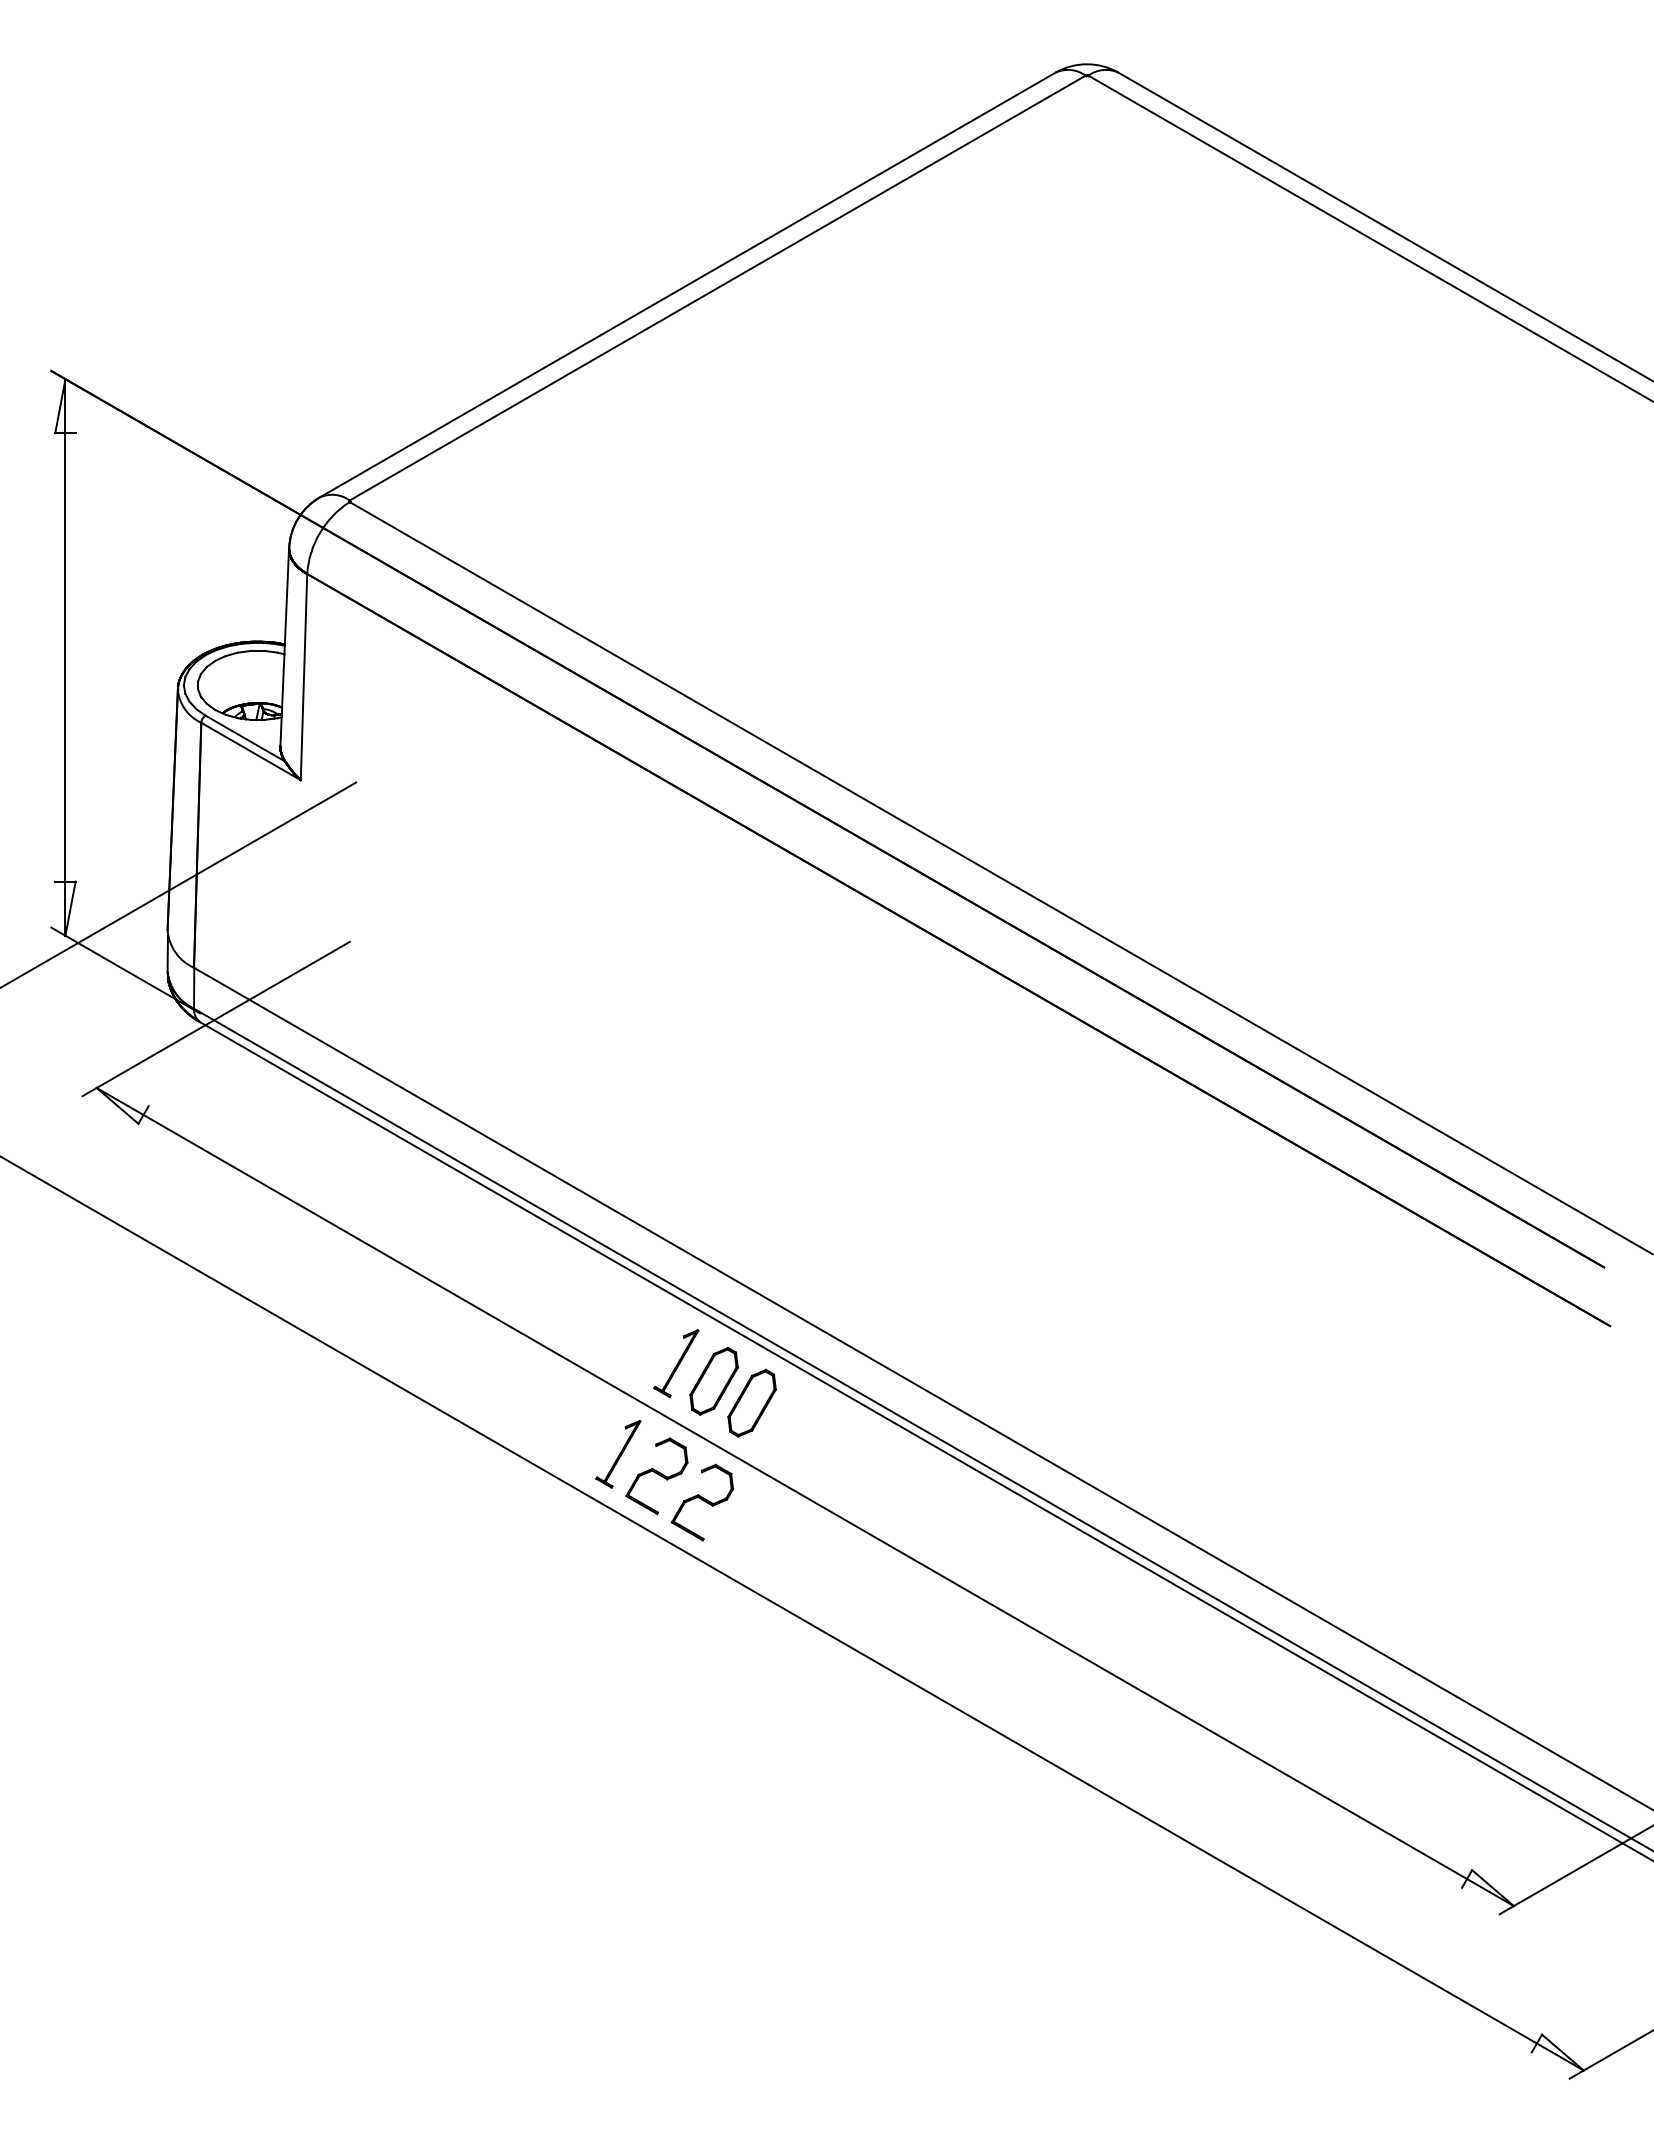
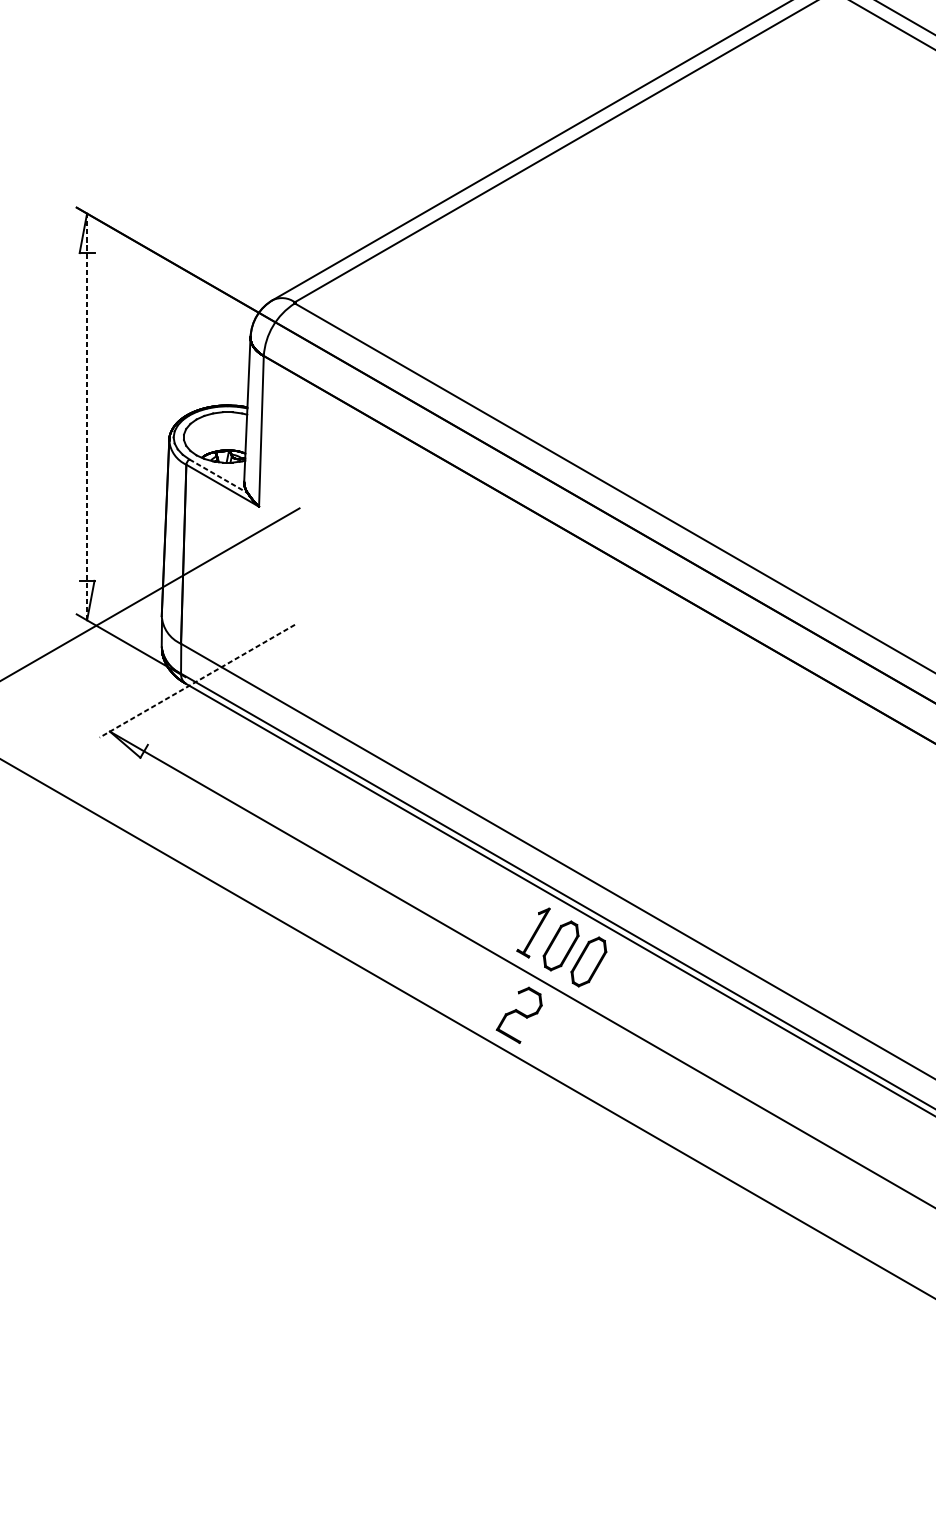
line: (65, 656) -> (87, 416), solid -> dashed
line: (245, 738) -> (218, 476), solid -> dashed
line: (215, 1019) -> (196, 681), solid -> dashed
part: (618, 1454) -> (491, 999), removed
part: (701, 1502) -> (551, 1034), removed

